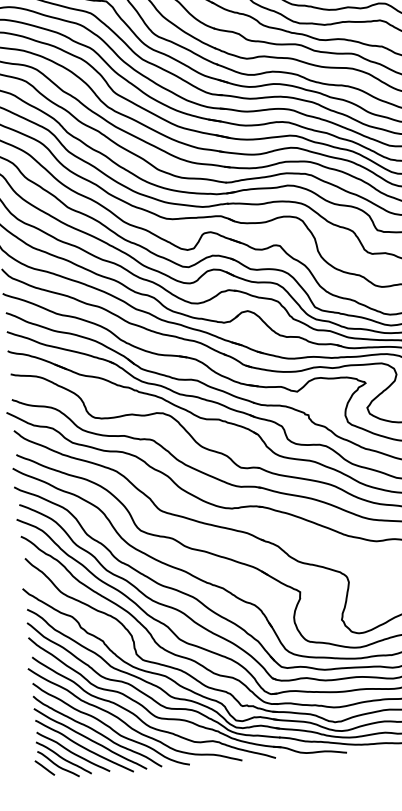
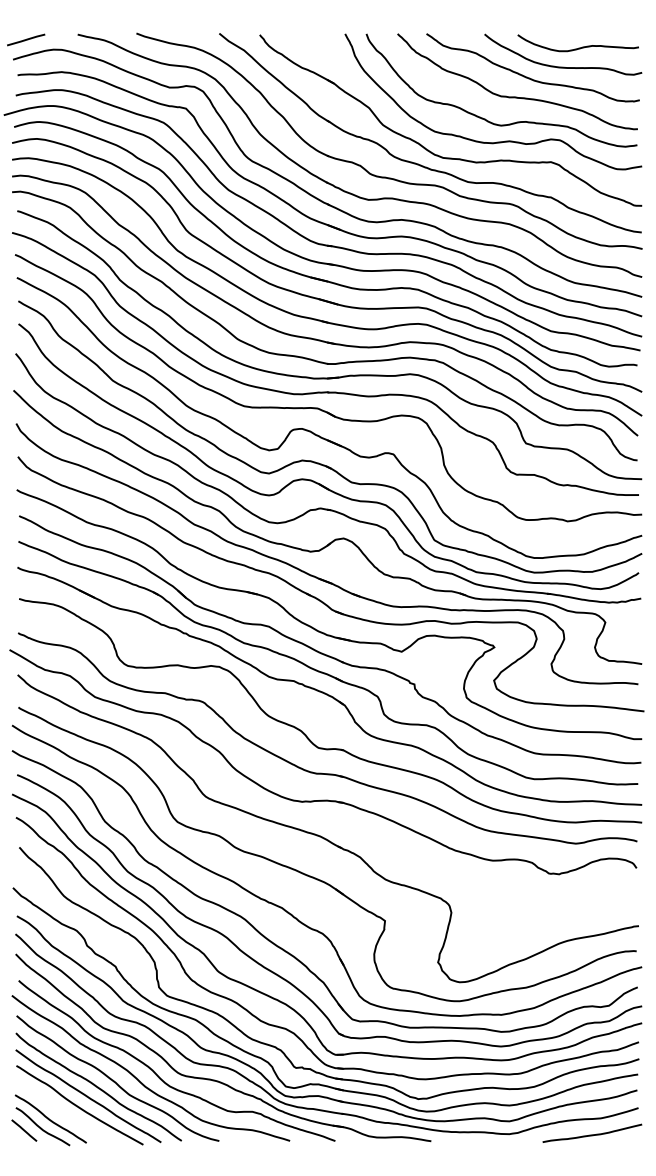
curve: (72, 751) -> (62, 1111), removed

